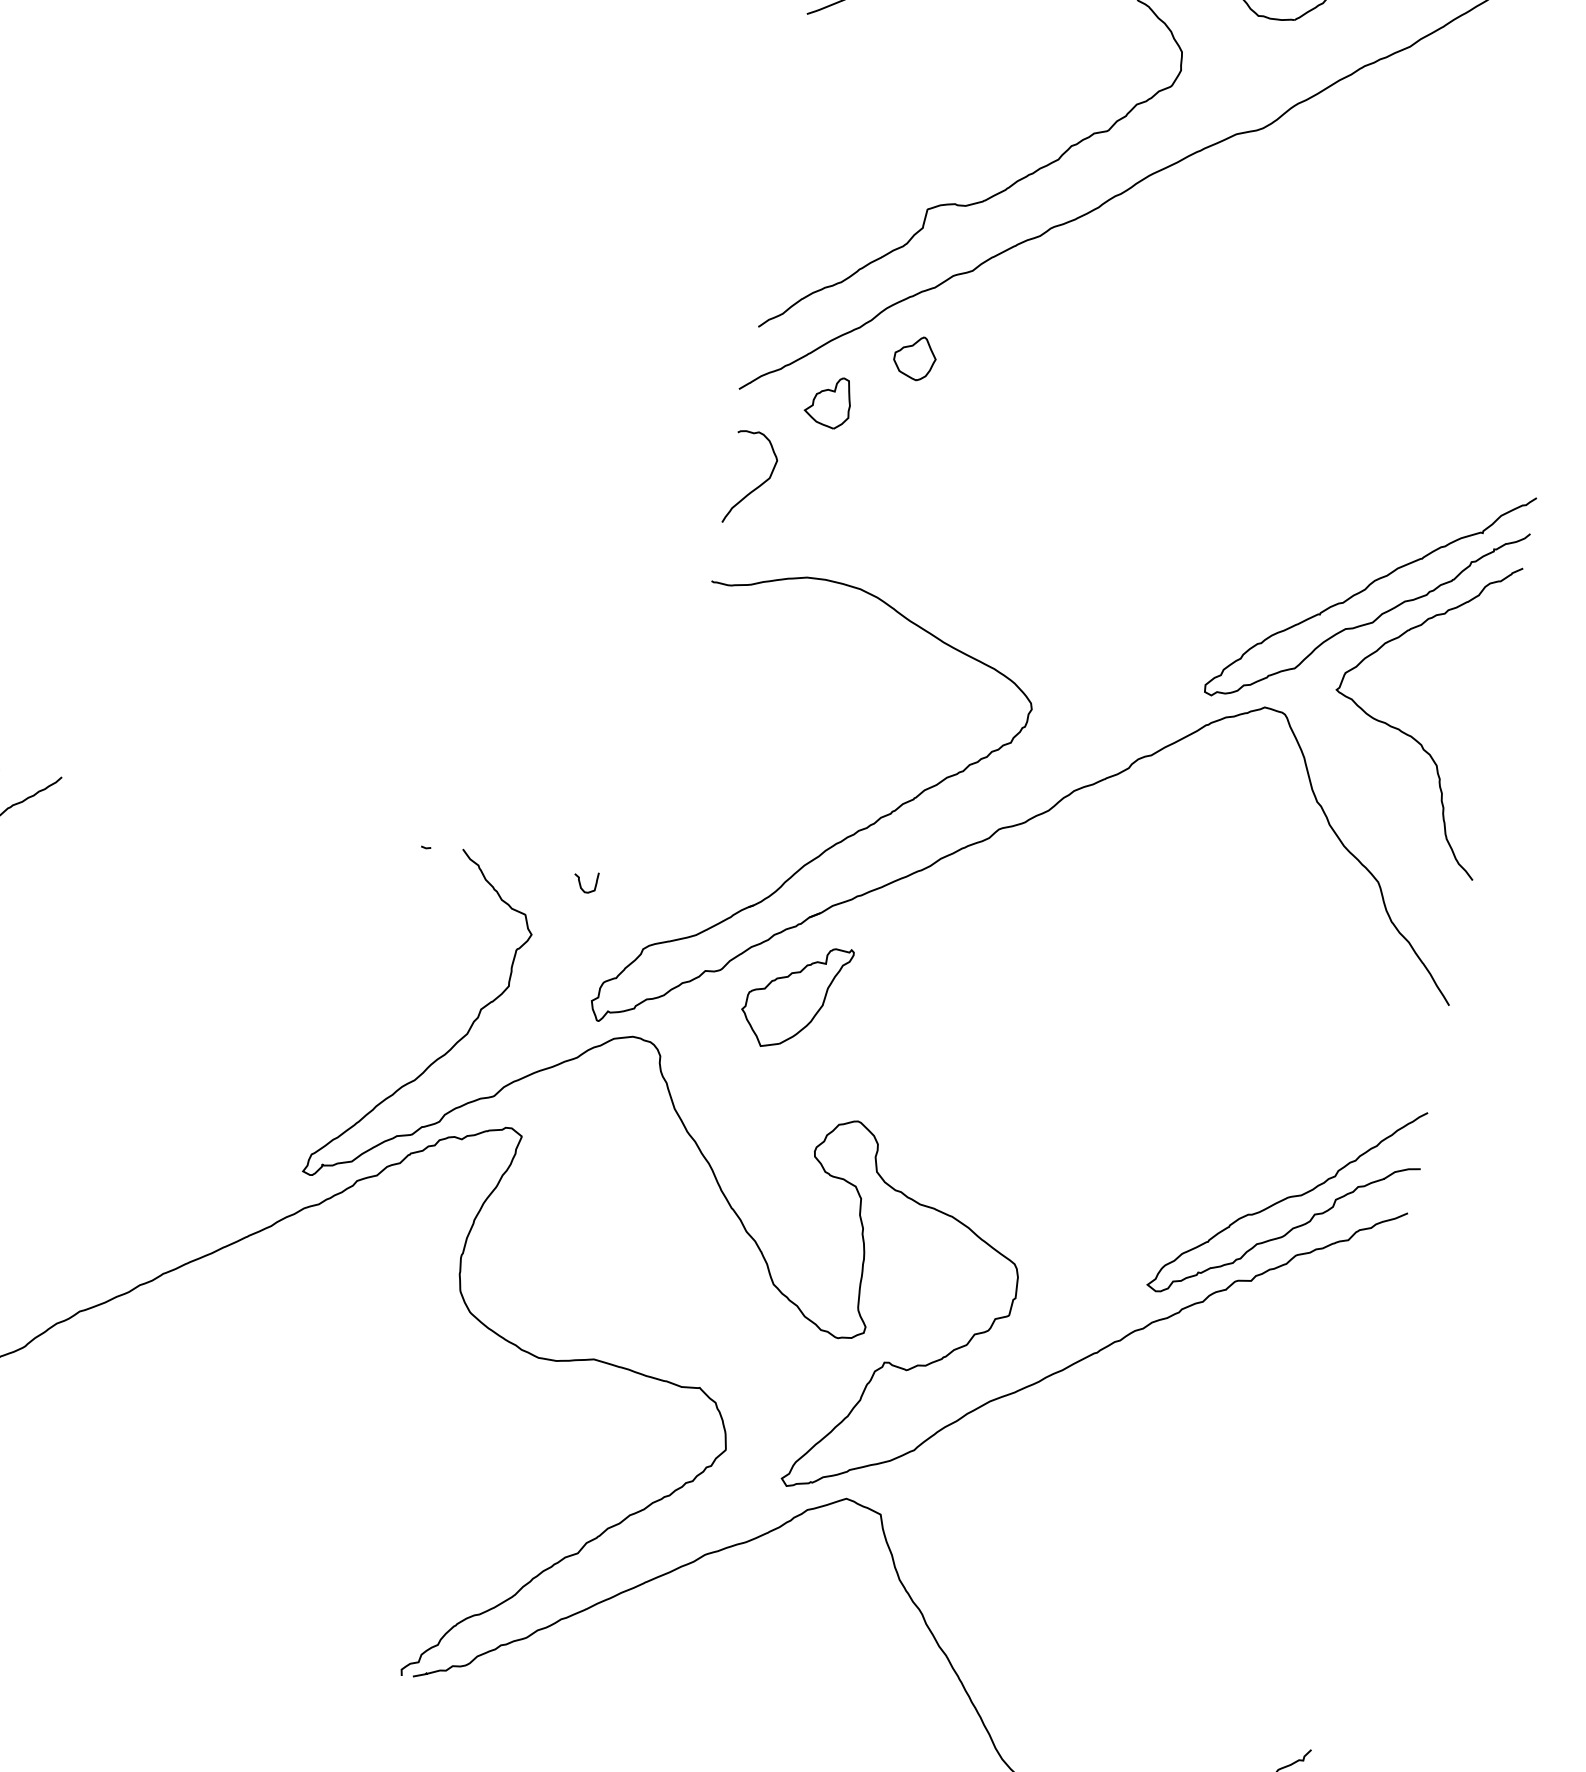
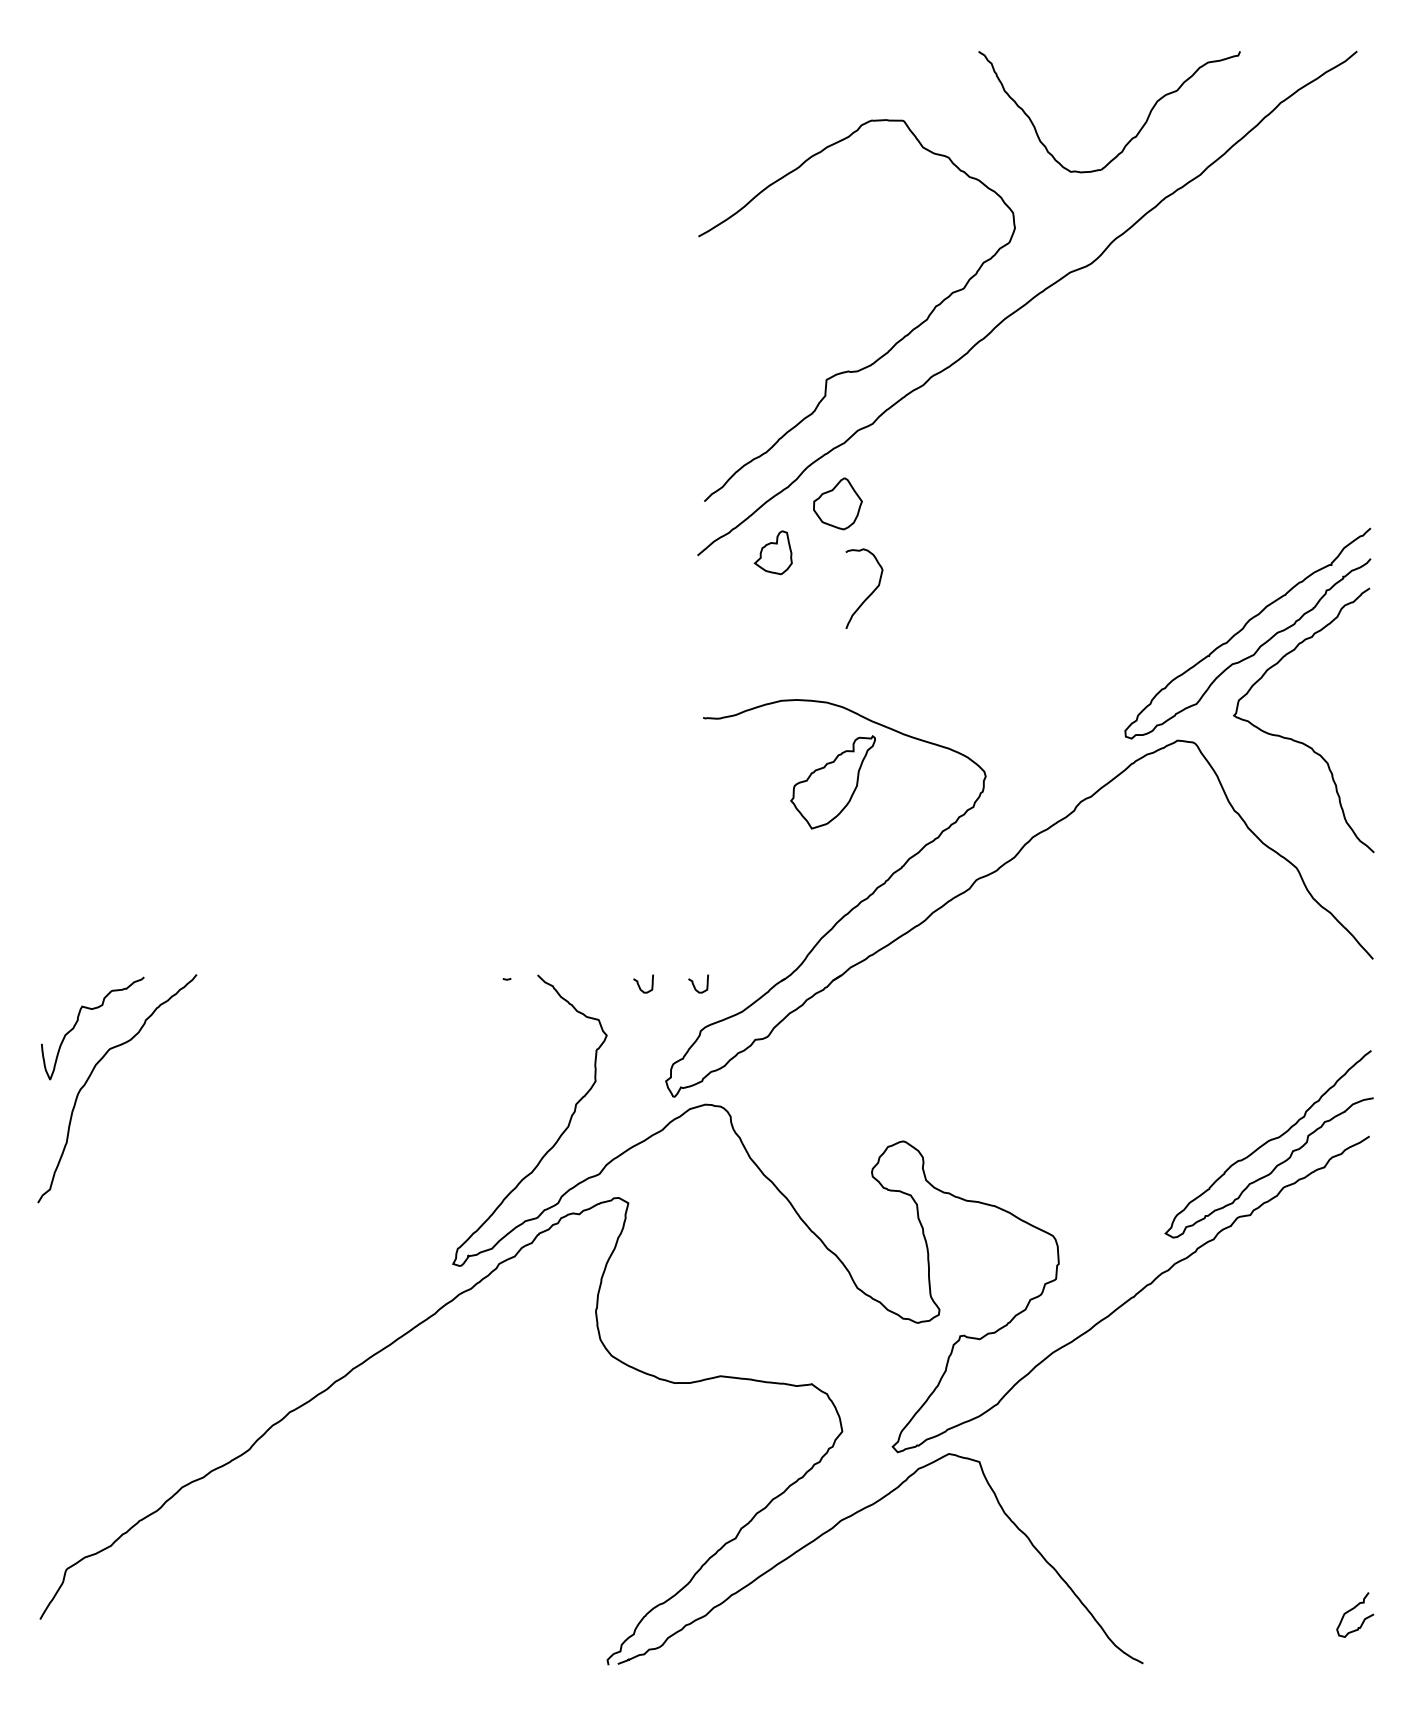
part: (915, 358) -> (838, 504), size x1.4
curve: (758, 485) -> (870, 593), moved
curve: (645, 893) -> (694, 984), added
part: (794, 996) -> (832, 782), moved

